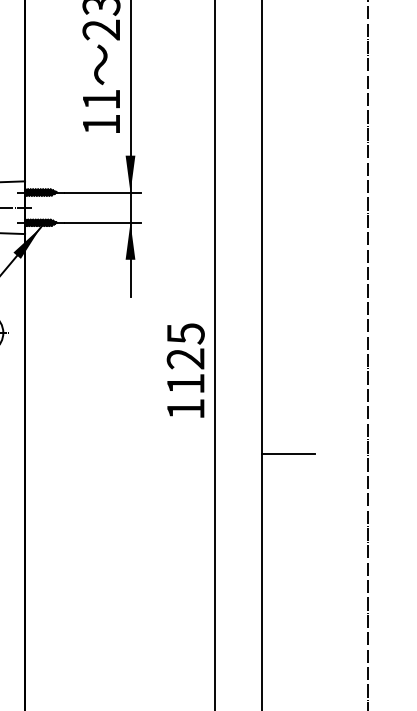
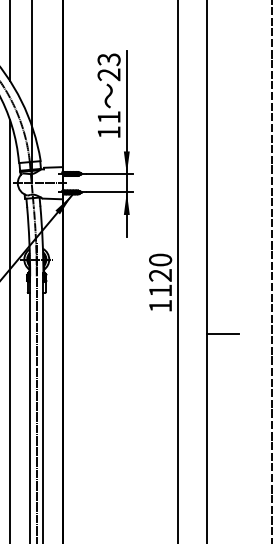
text: (185, 332) -> (160, 259), 1125 -> 1120

